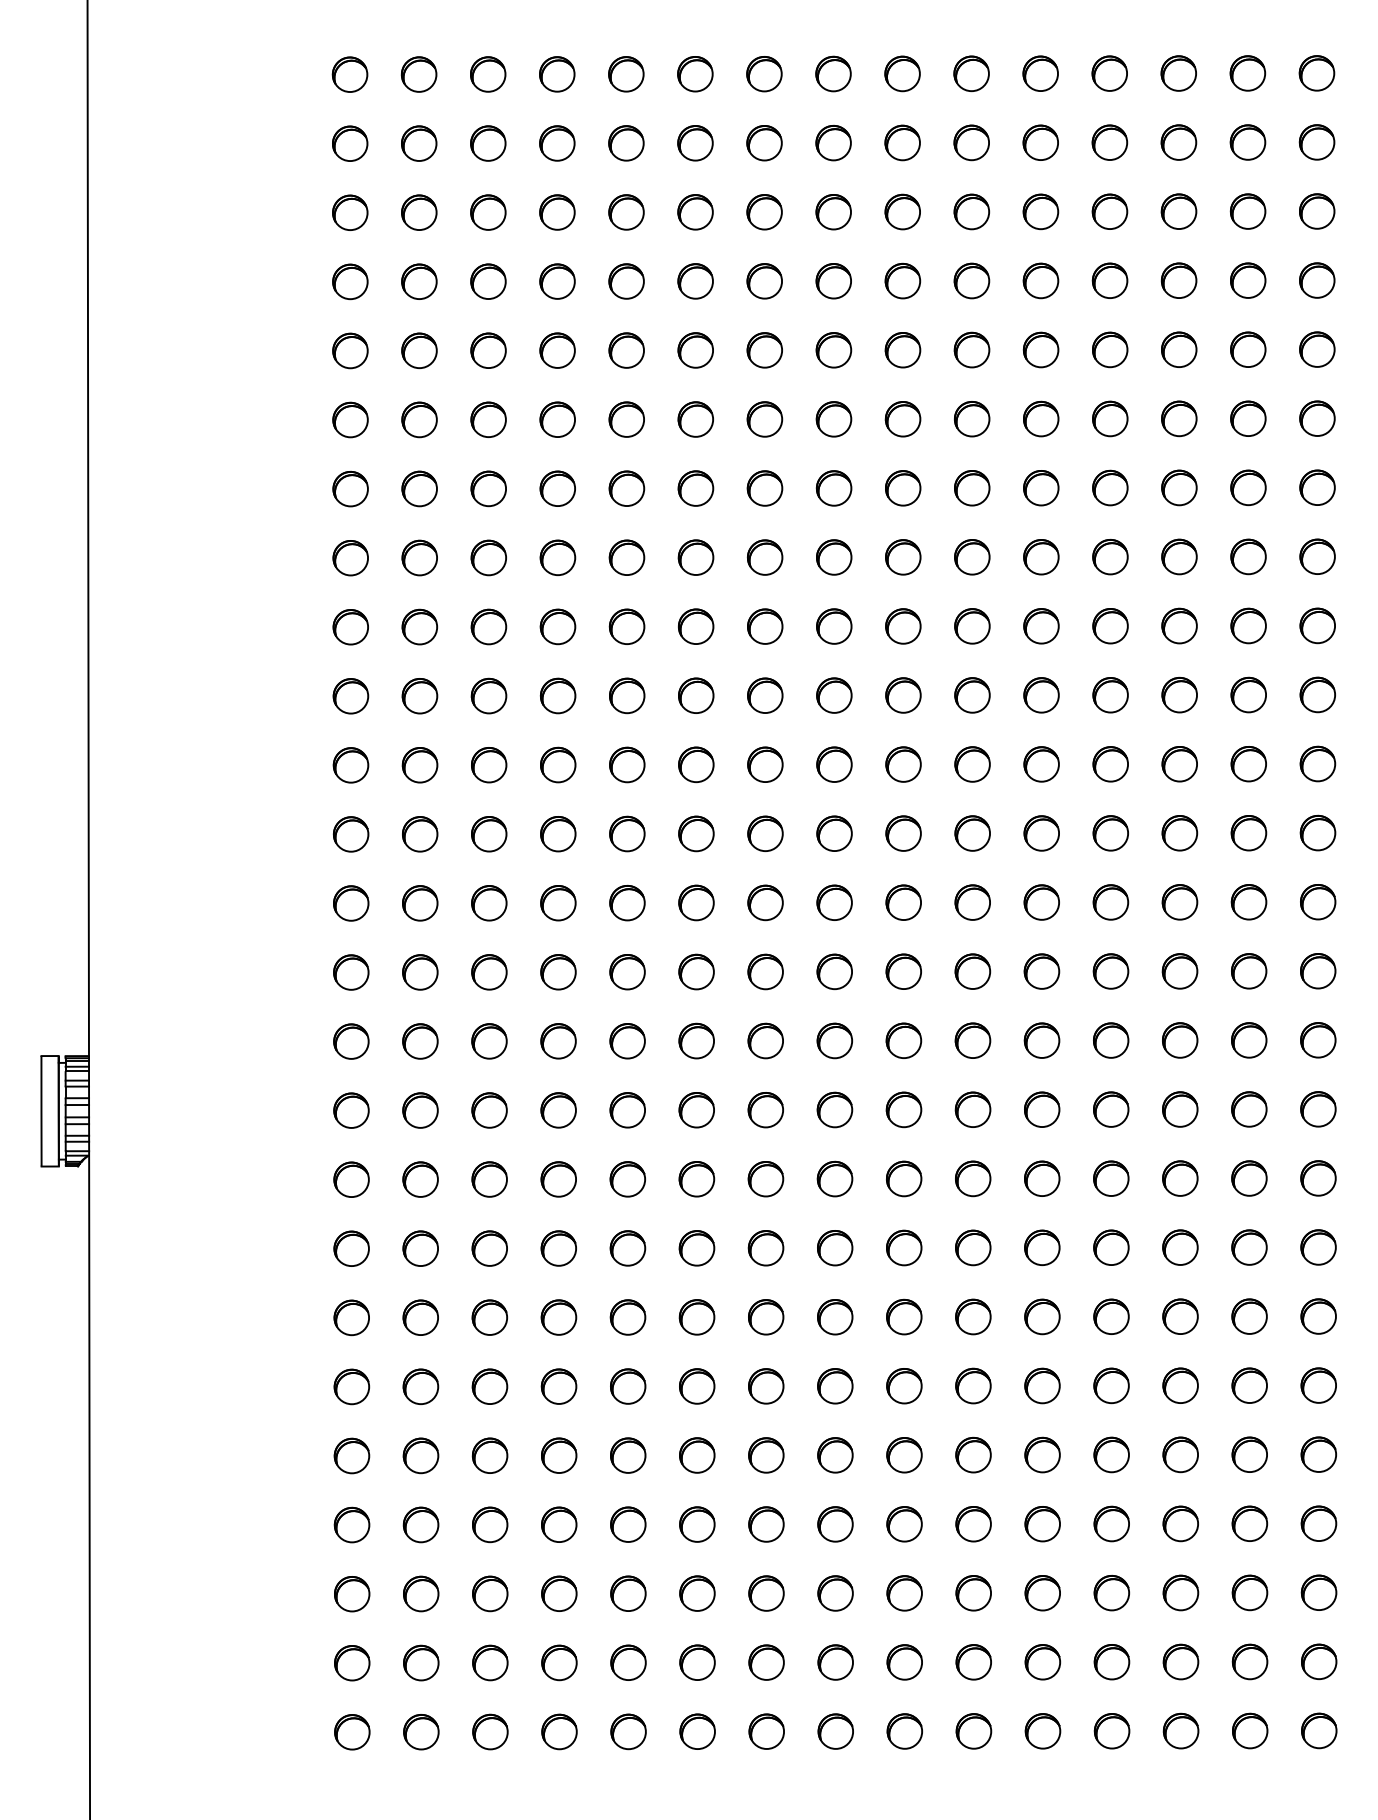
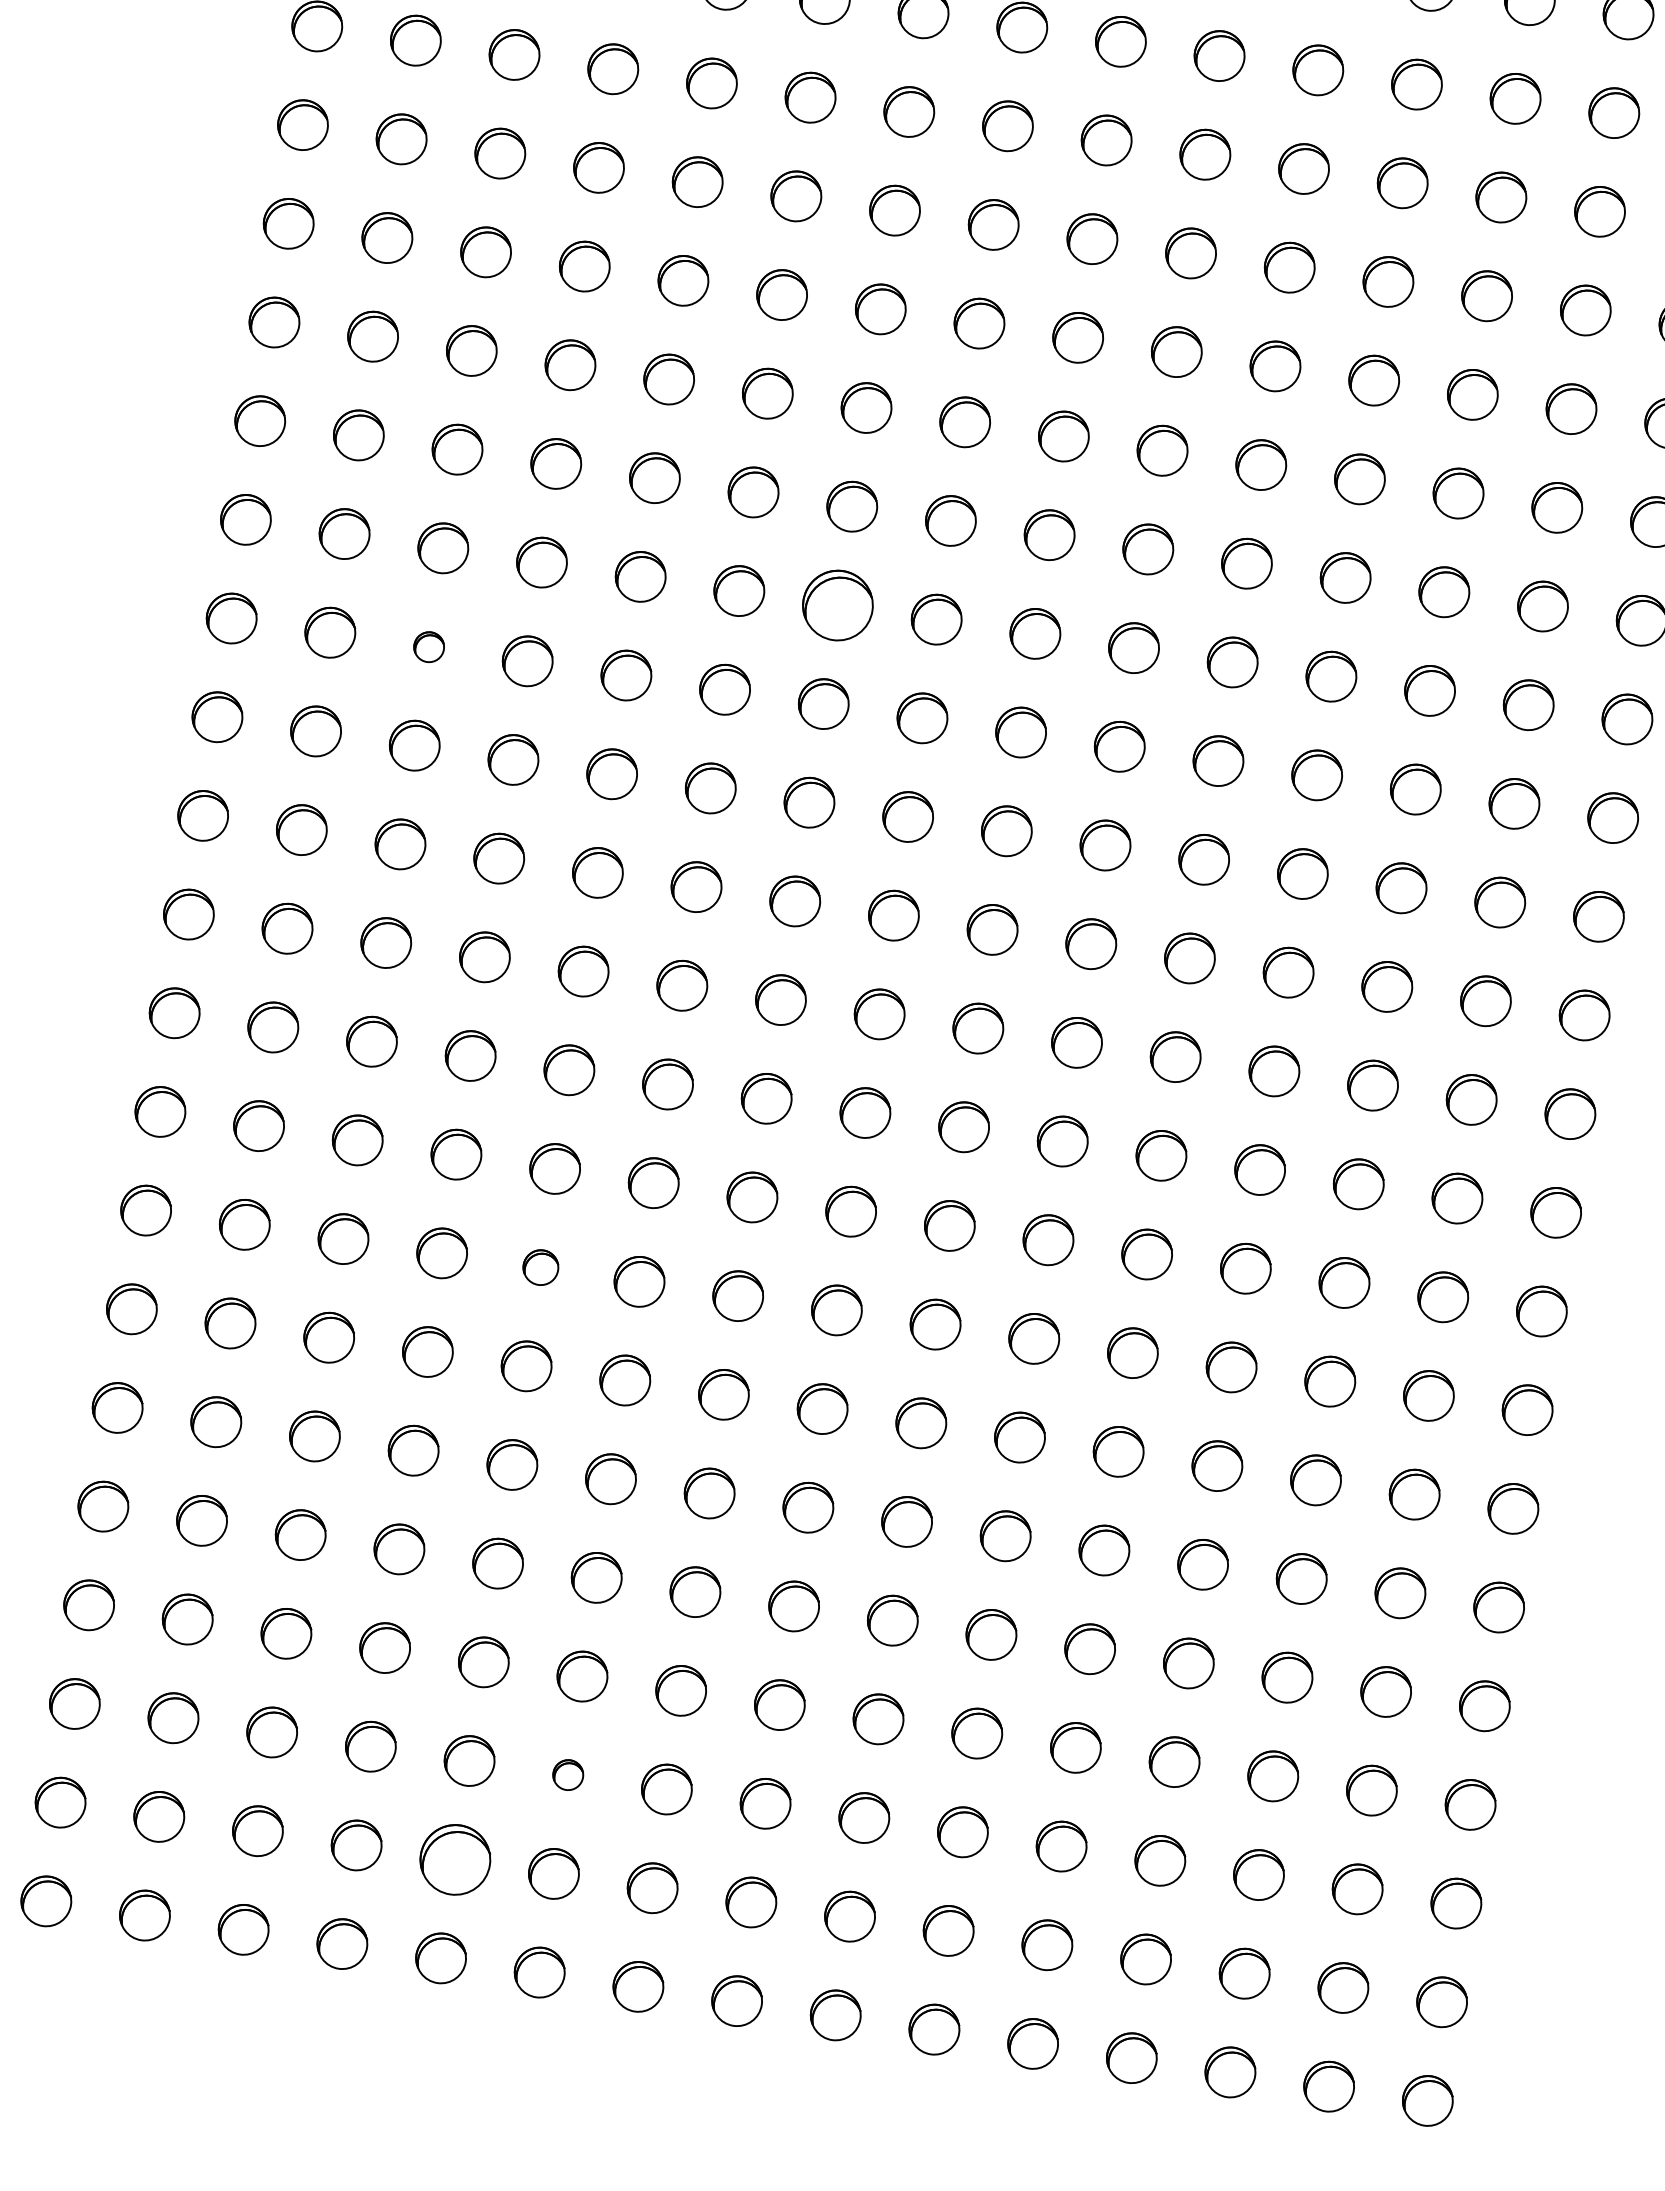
part: (765, 764) -> (838, 604), size x1.4
part: (489, 834) -> (429, 647), size x0.6
part: (627, 1248) -> (540, 1267), size x0.7
part: (697, 1593) -> (568, 1775), size x0.6
part: (628, 1662) -> (455, 1859), size x1.4

